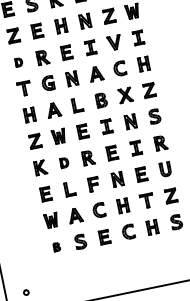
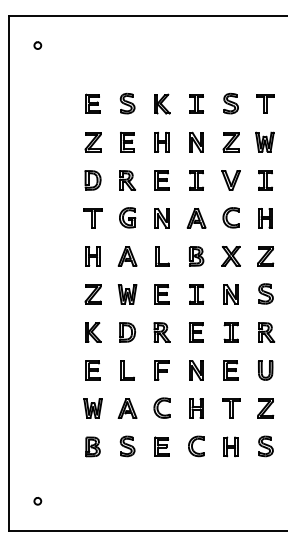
part: (18, 62) -> (92, 180), size x1.67
part: (64, 162) -> (127, 332), size x1.43
part: (56, 246) -> (92, 446), size x1.67

